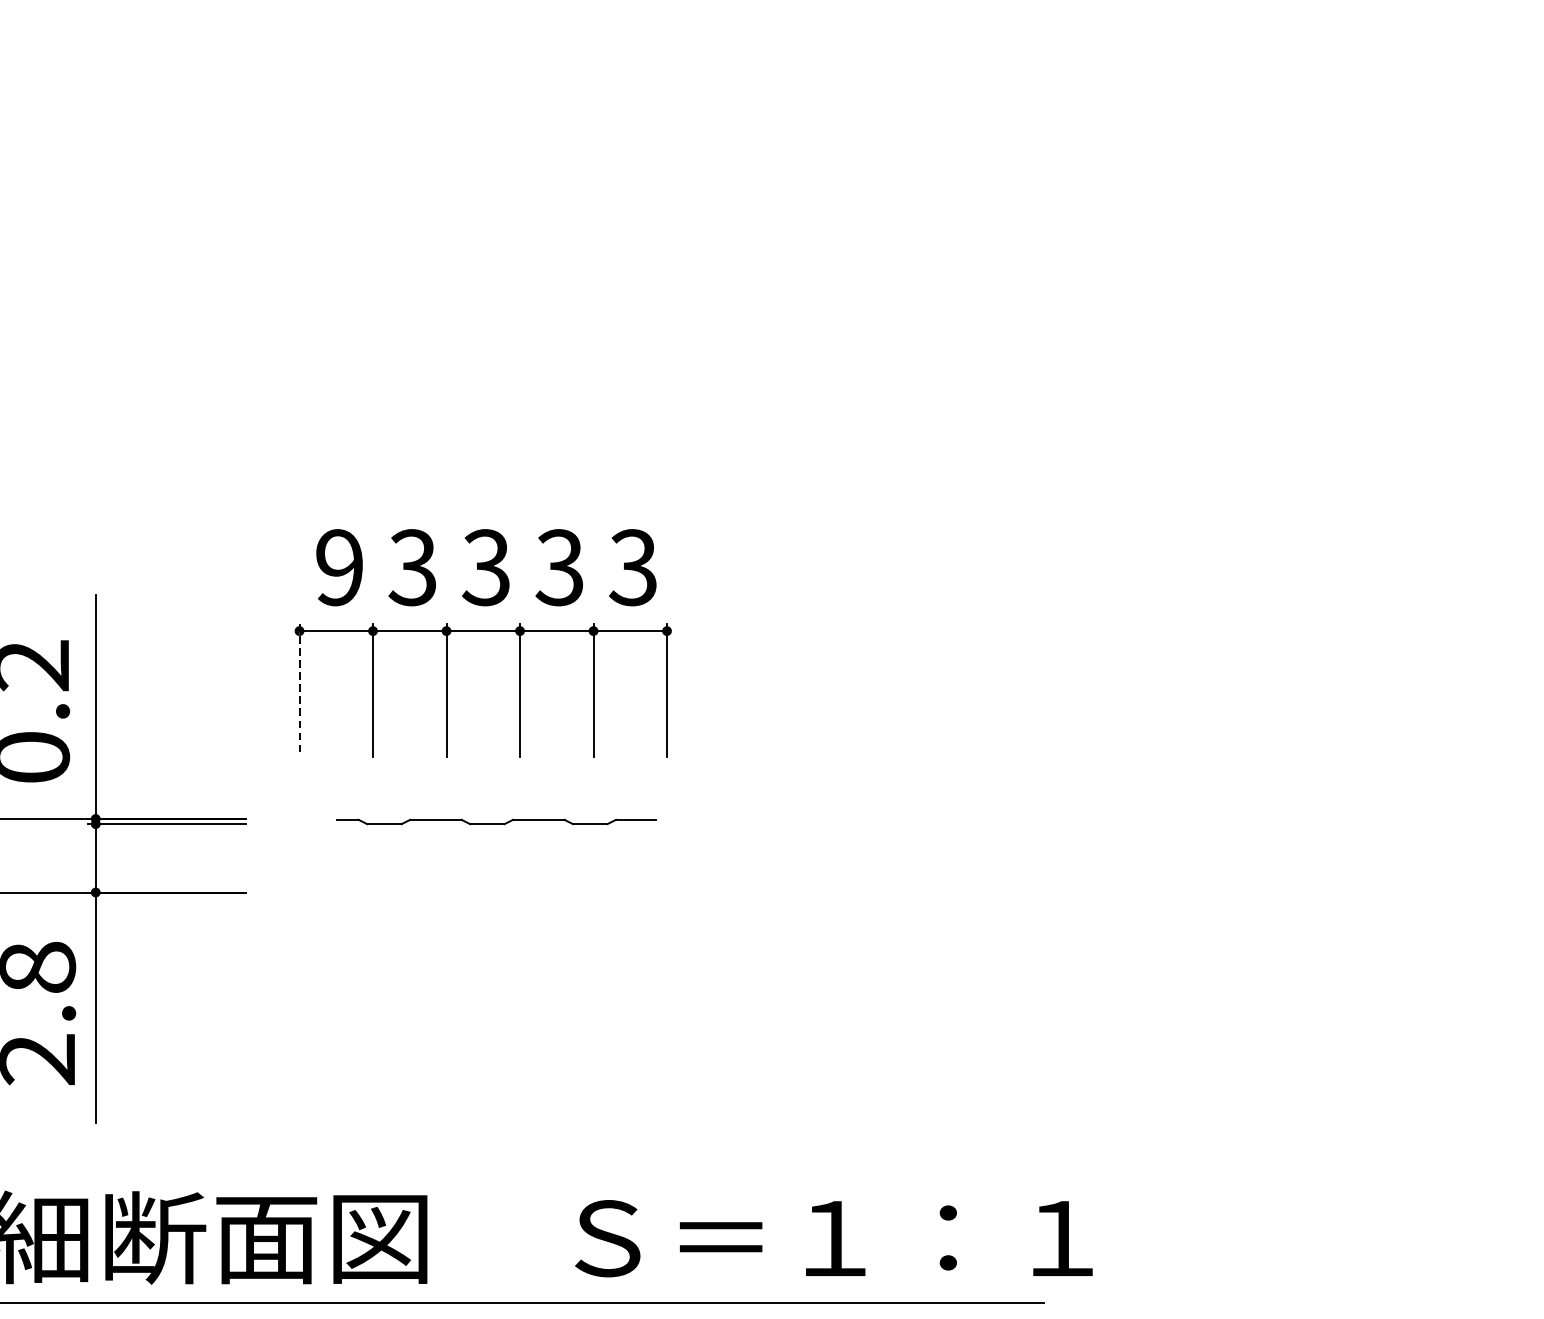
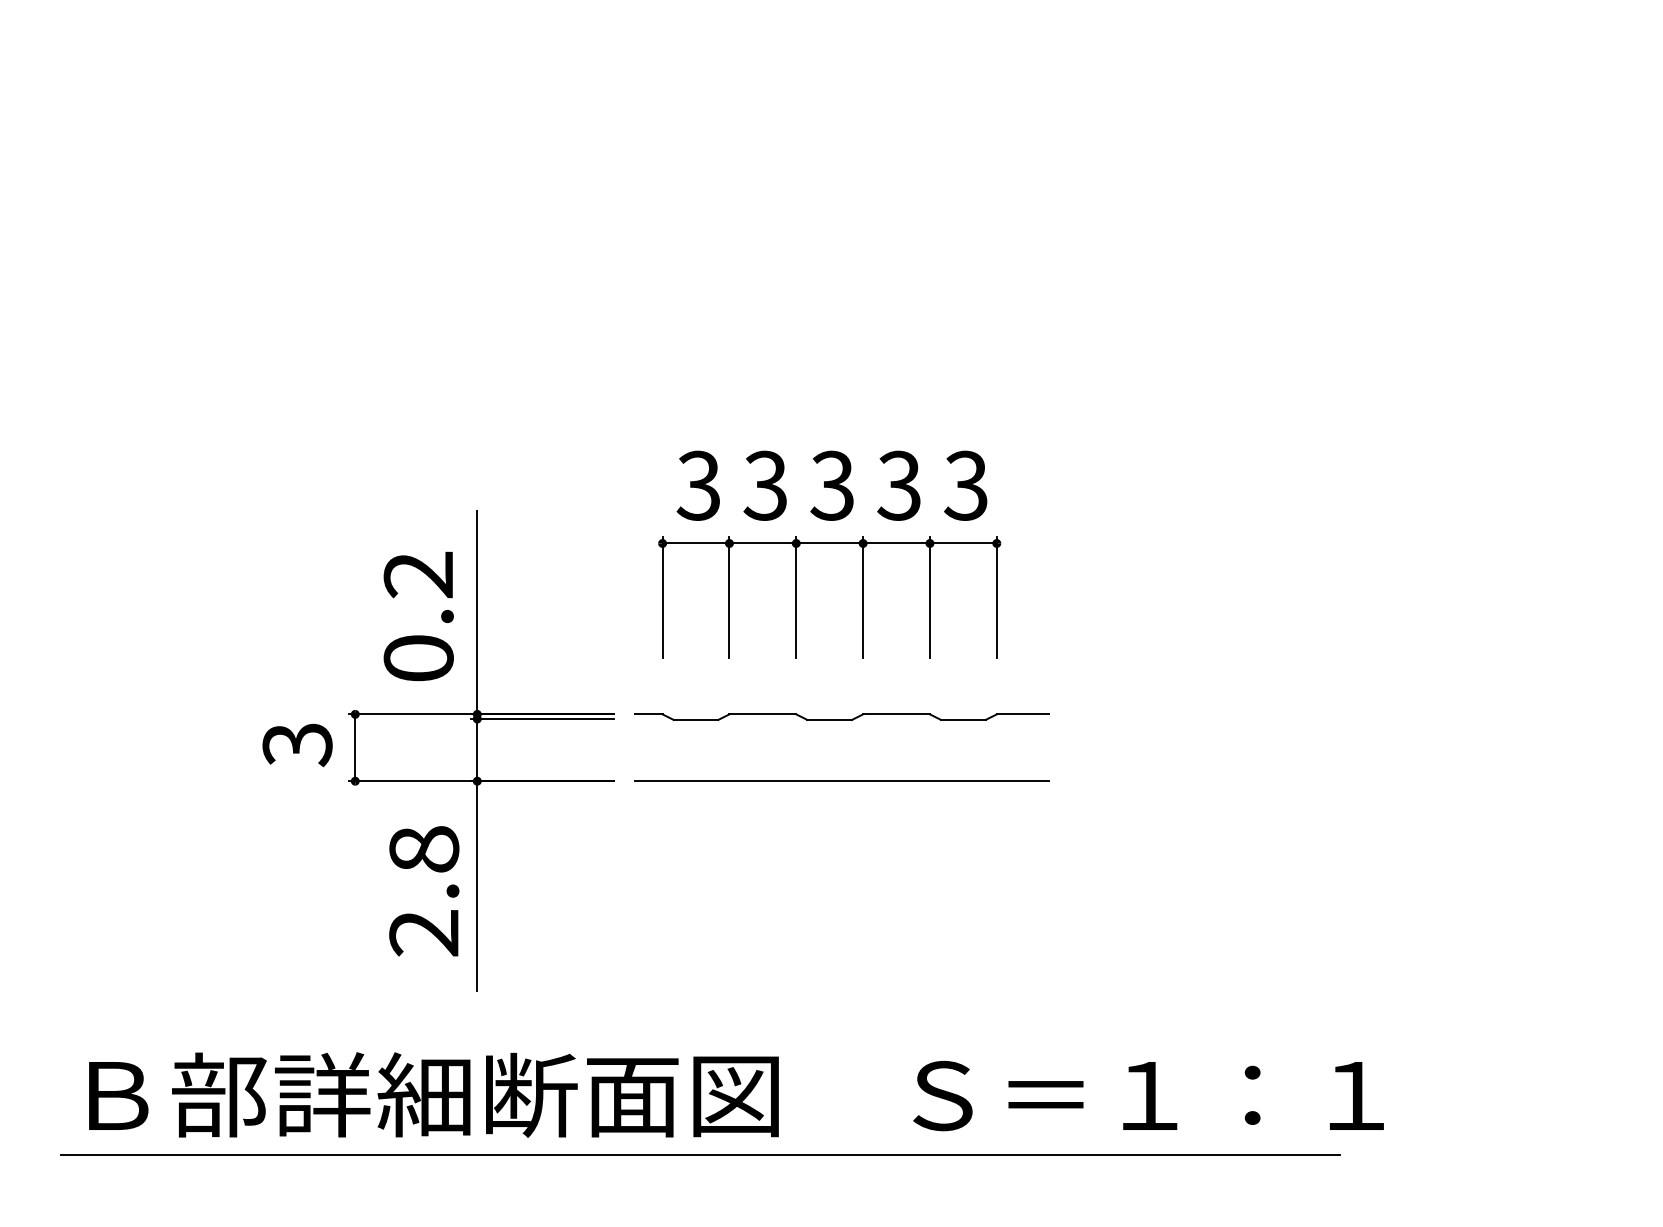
text: (339, 567) -> (698, 485), 9 -> 3
line: (299, 690) -> (662, 597), dashed -> solid
part: (496, 821) -> (841, 716), size x1.43
line: (496, 892) -> (841, 781), added

